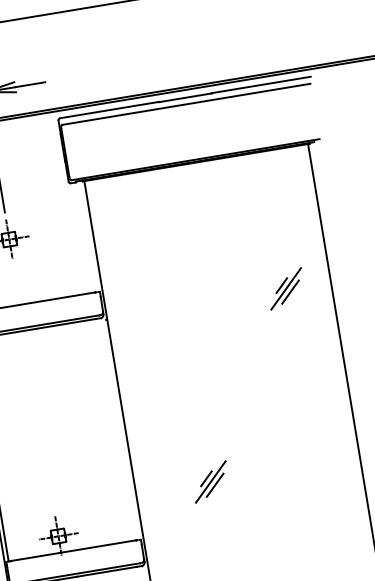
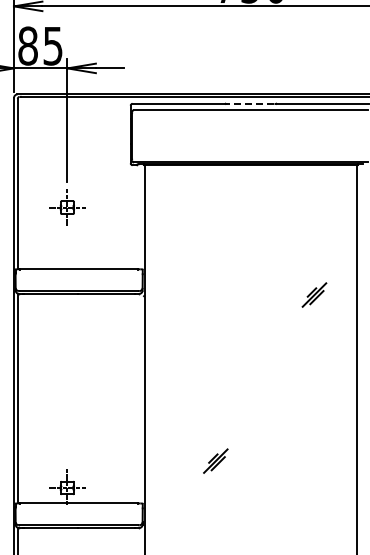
line: (185, 98) -> (250, 104), solid -> dashed
part: (286, 288) -> (314, 294), size x0.7
part: (210, 481) -> (215, 460), size x0.7

